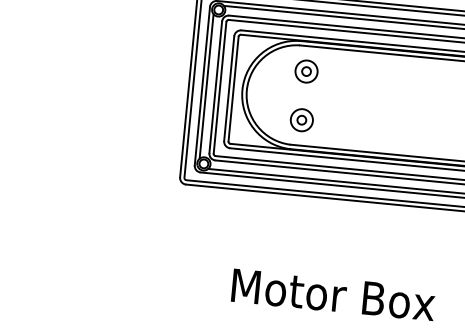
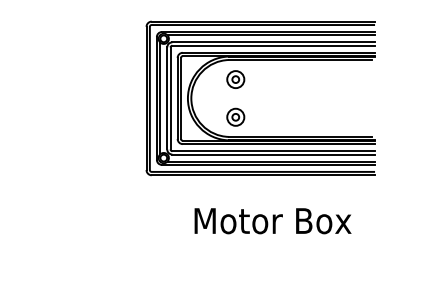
text: (332, 295) -> (272, 221), moved

